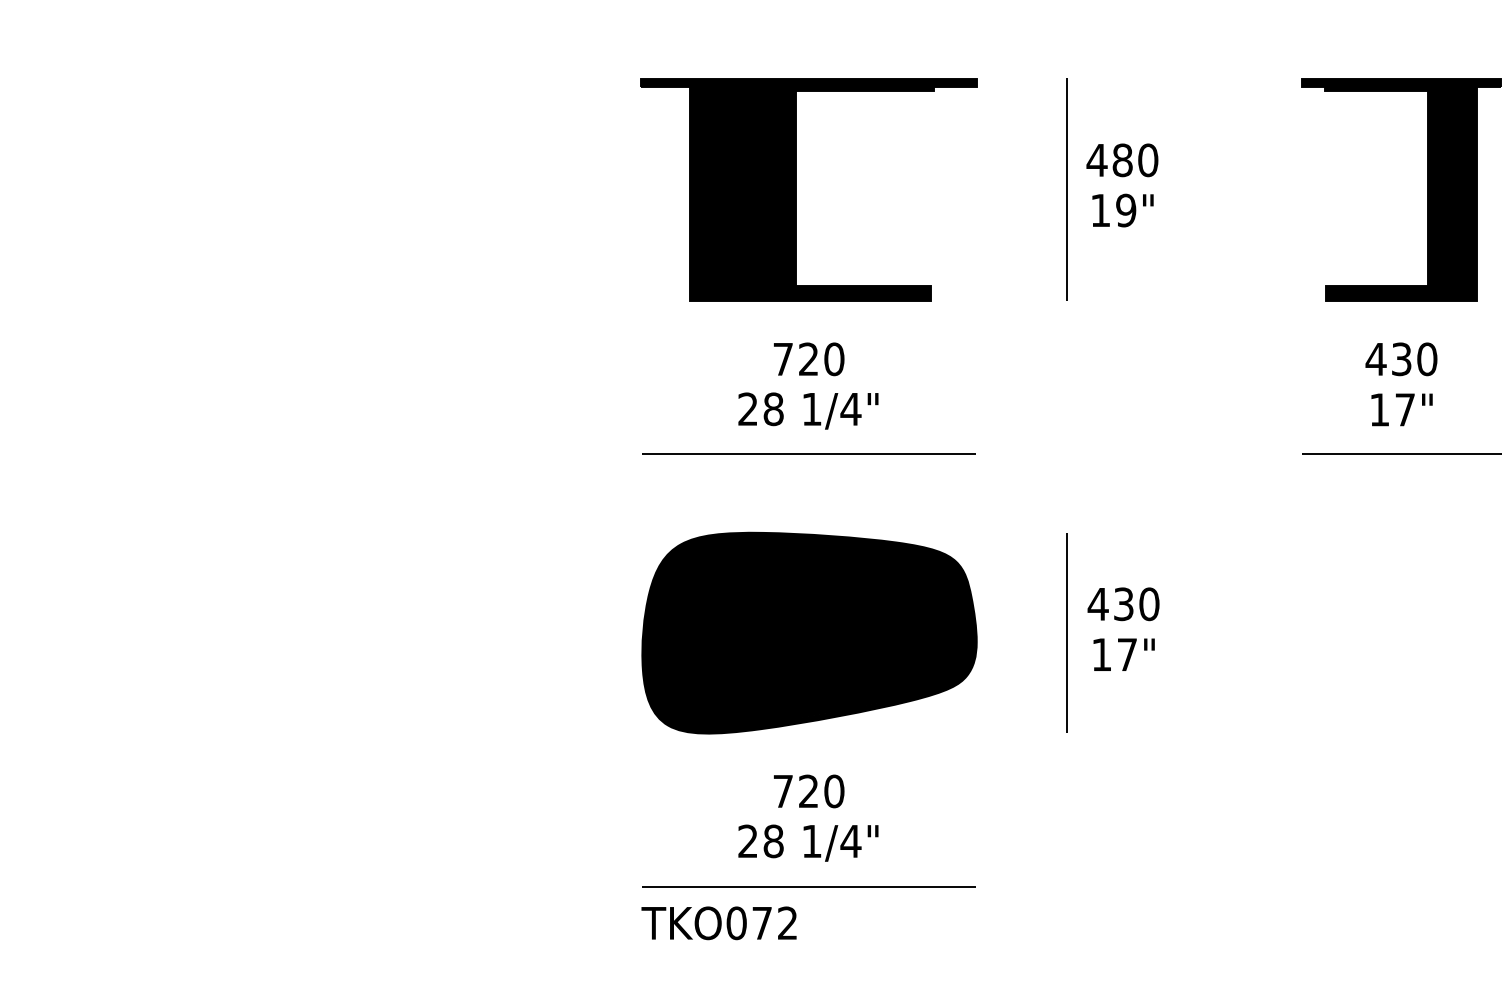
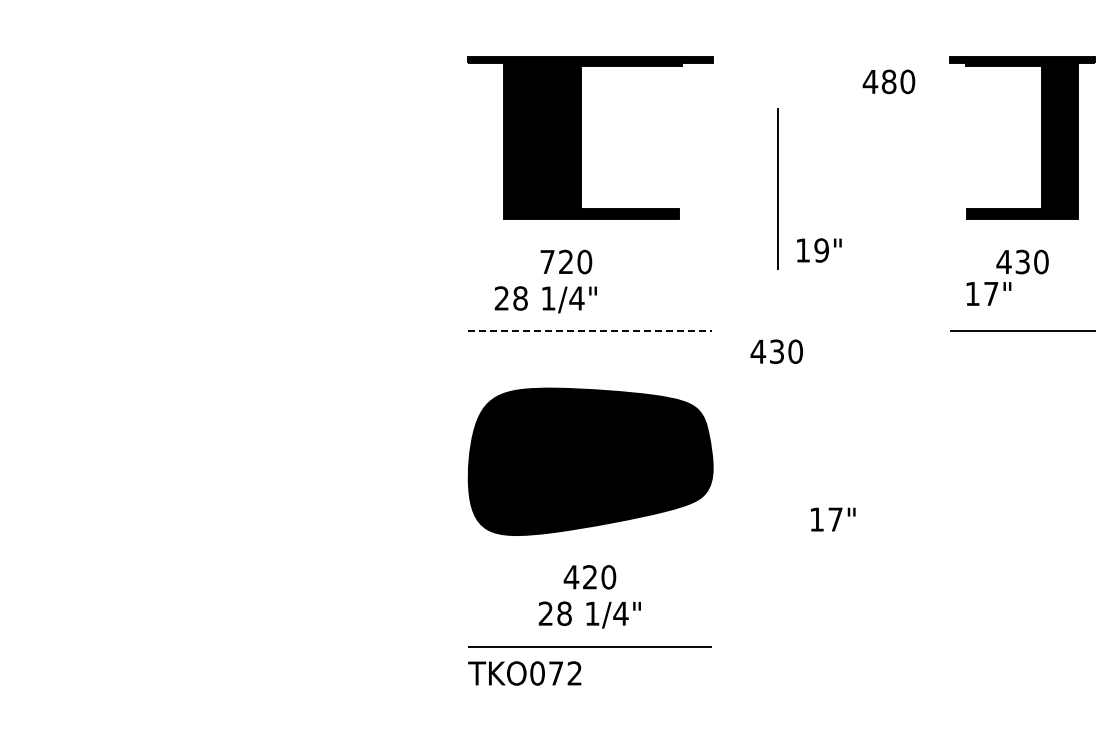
text: (1121, 159) -> (888, 81), moved
line: (1065, 188) -> (777, 188), moved
text: (1123, 210) -> (819, 250), moved
text: (809, 358) -> (566, 261), moved
text: (1401, 409) -> (988, 293), moved
text: (807, 410) -> (545, 299), moved
line: (809, 454) -> (590, 331), solid -> dashed
text: (1123, 603) -> (776, 351), moved
line: (1065, 632) -> (777, 461), removed
text: (1124, 654) -> (833, 519), moved
text: (783, 791) -> (571, 577), 720 -> 420

